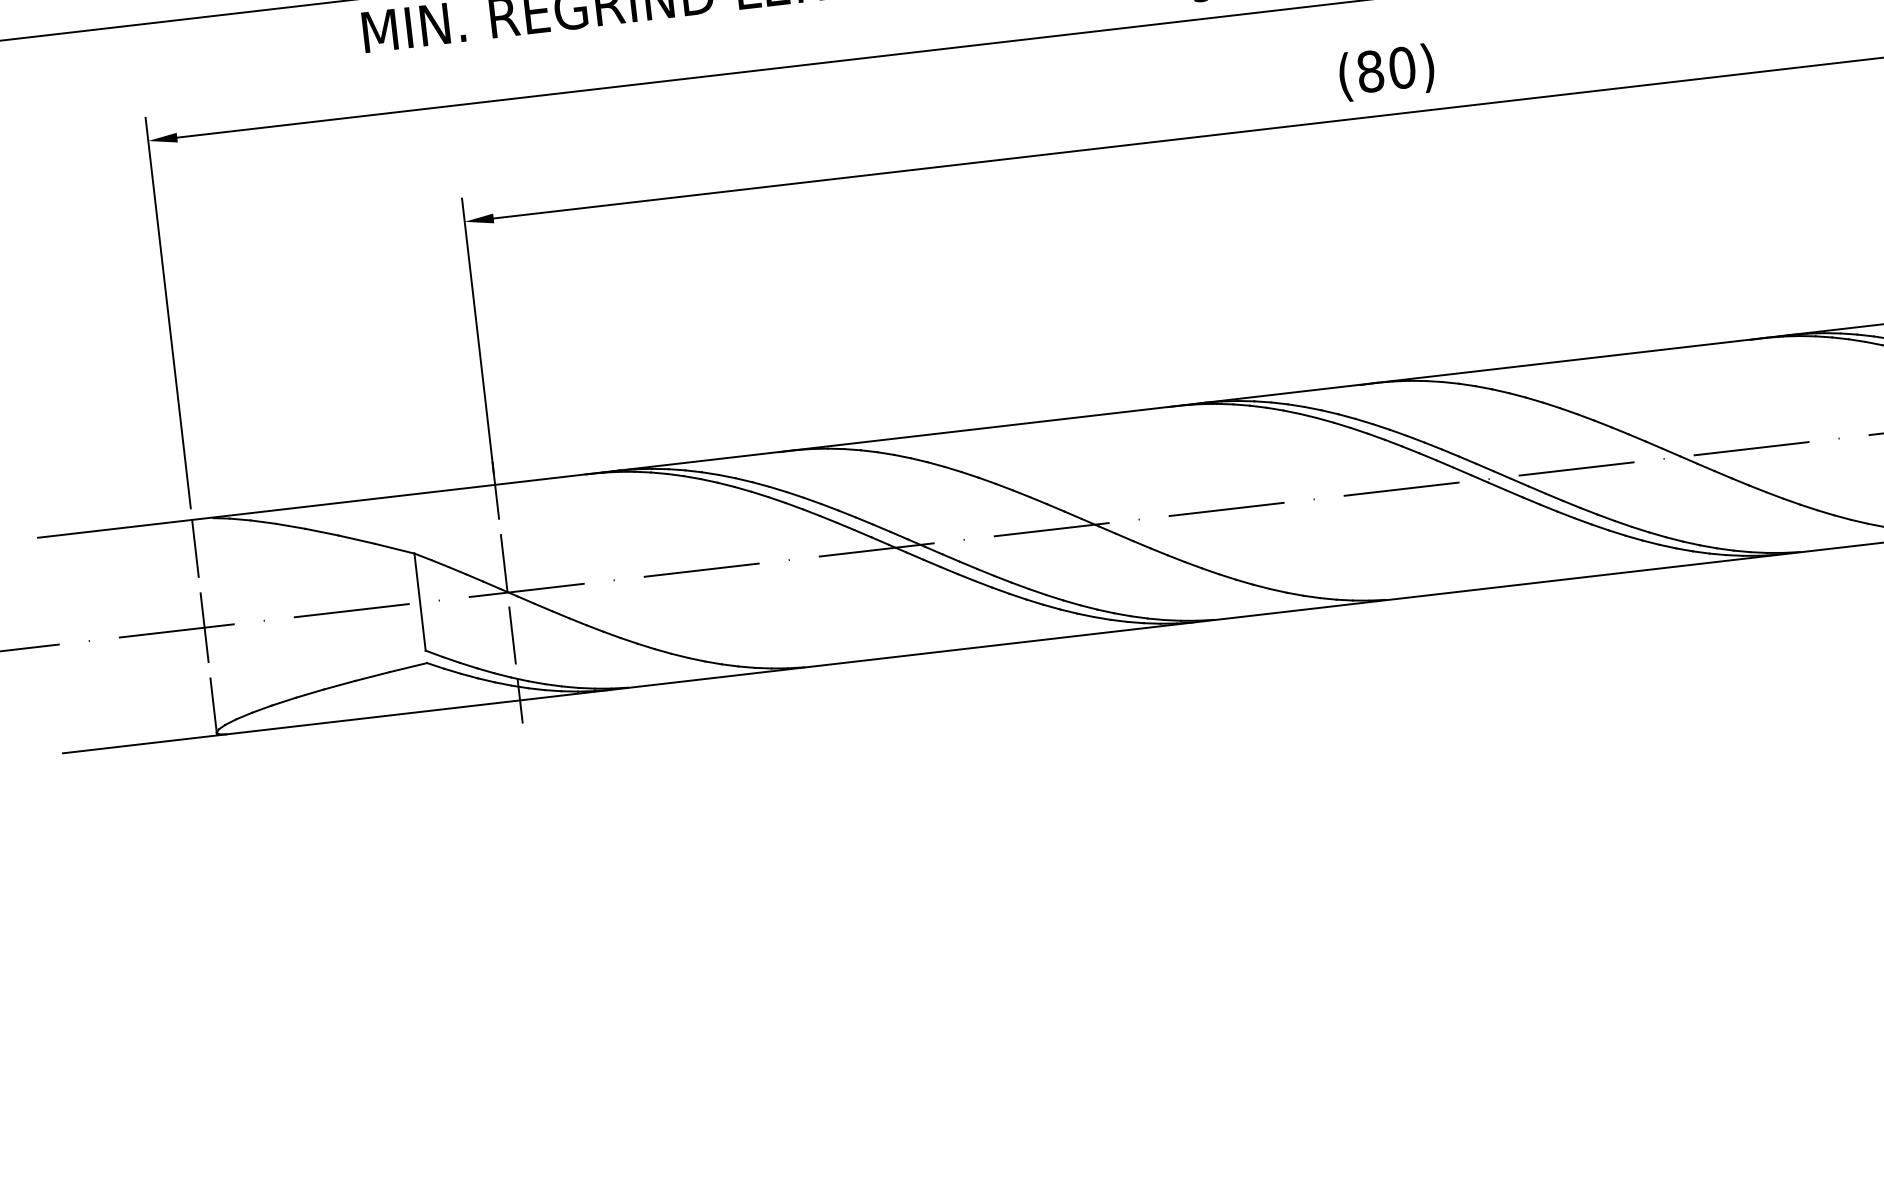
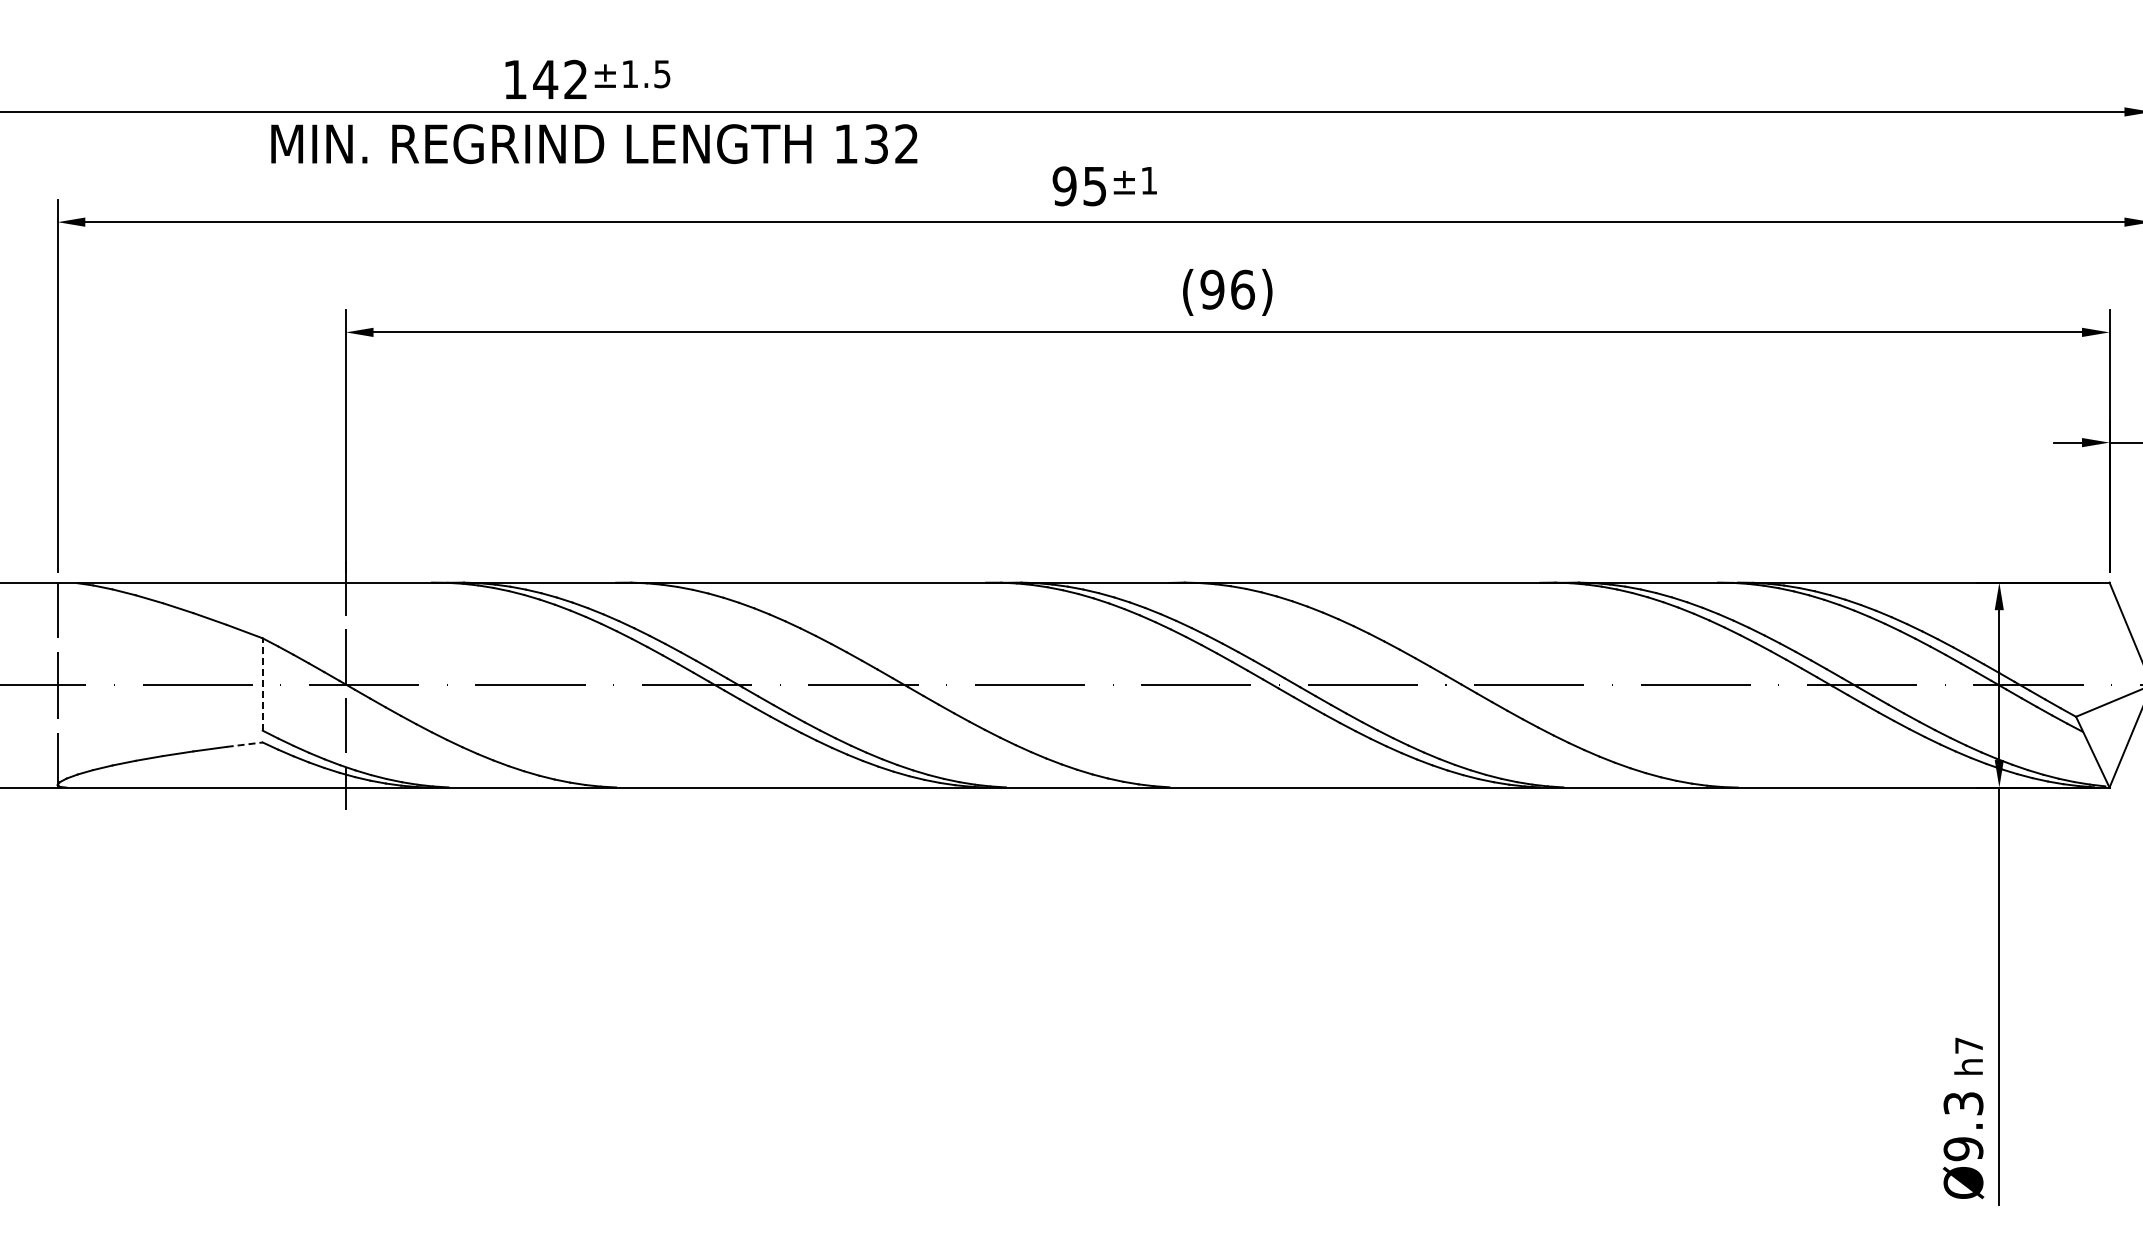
text: (1386, 69) -> (1227, 289), (80) -> (96)
line: (419, 602) -> (262, 684), solid -> dashed
line: (409, 667) -> (245, 744), solid -> dashed

